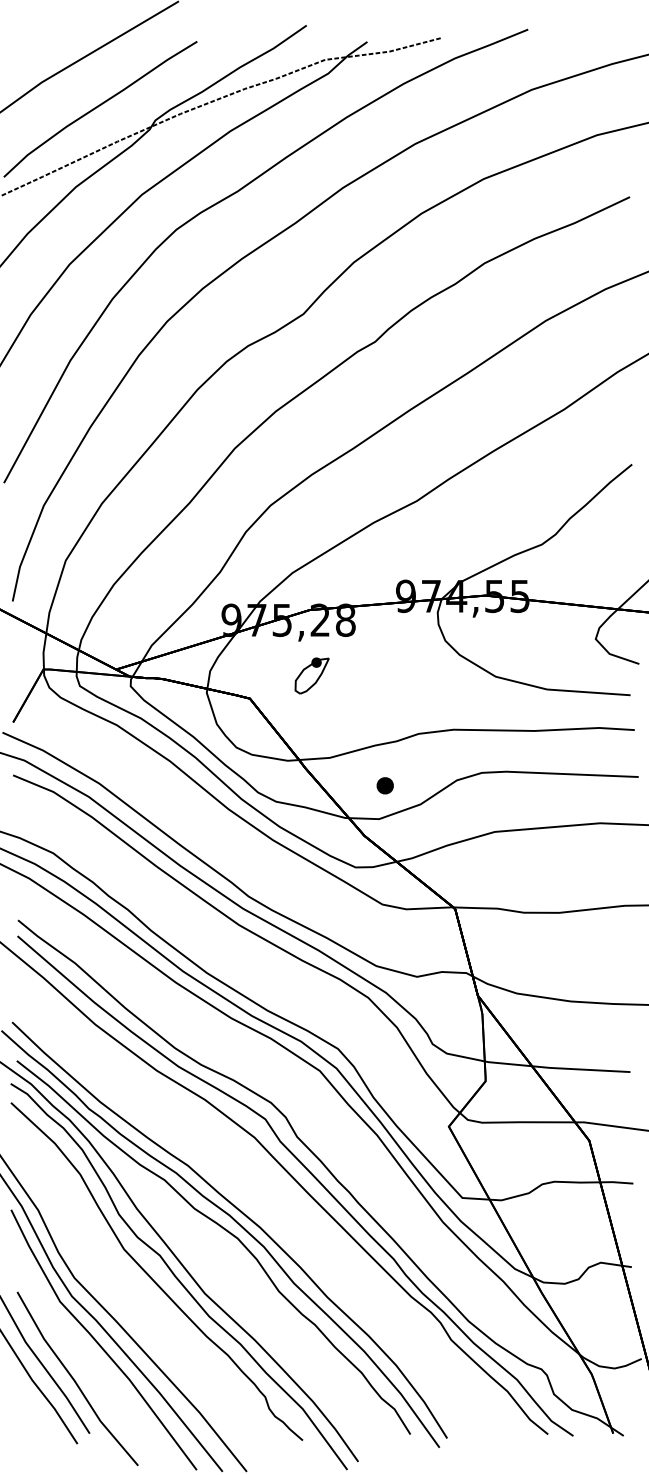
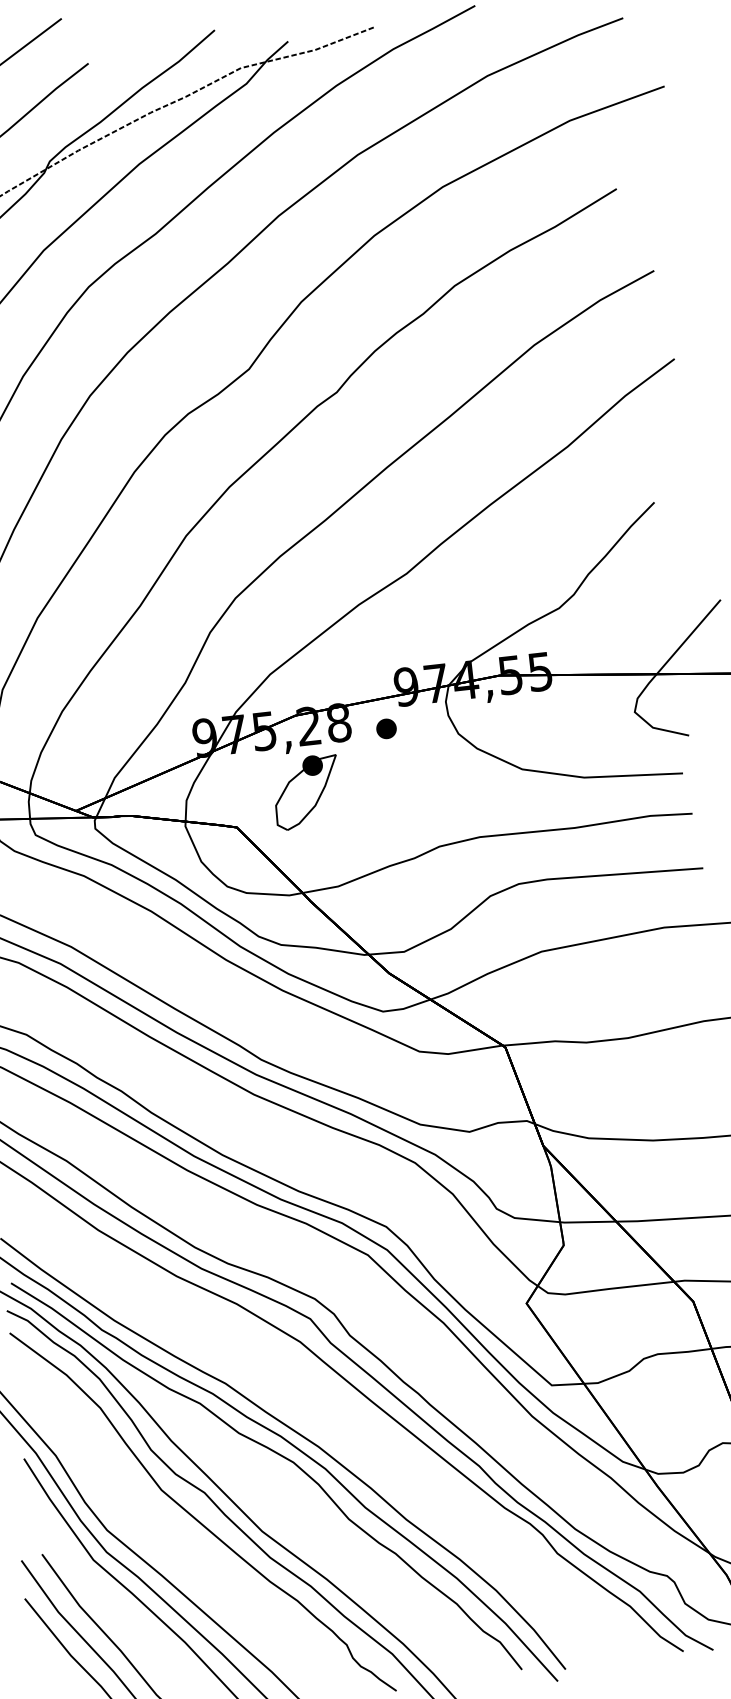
part: (311, 675) -> (306, 792), size x1.67
part: (384, 785) -> (385, 728), moved

